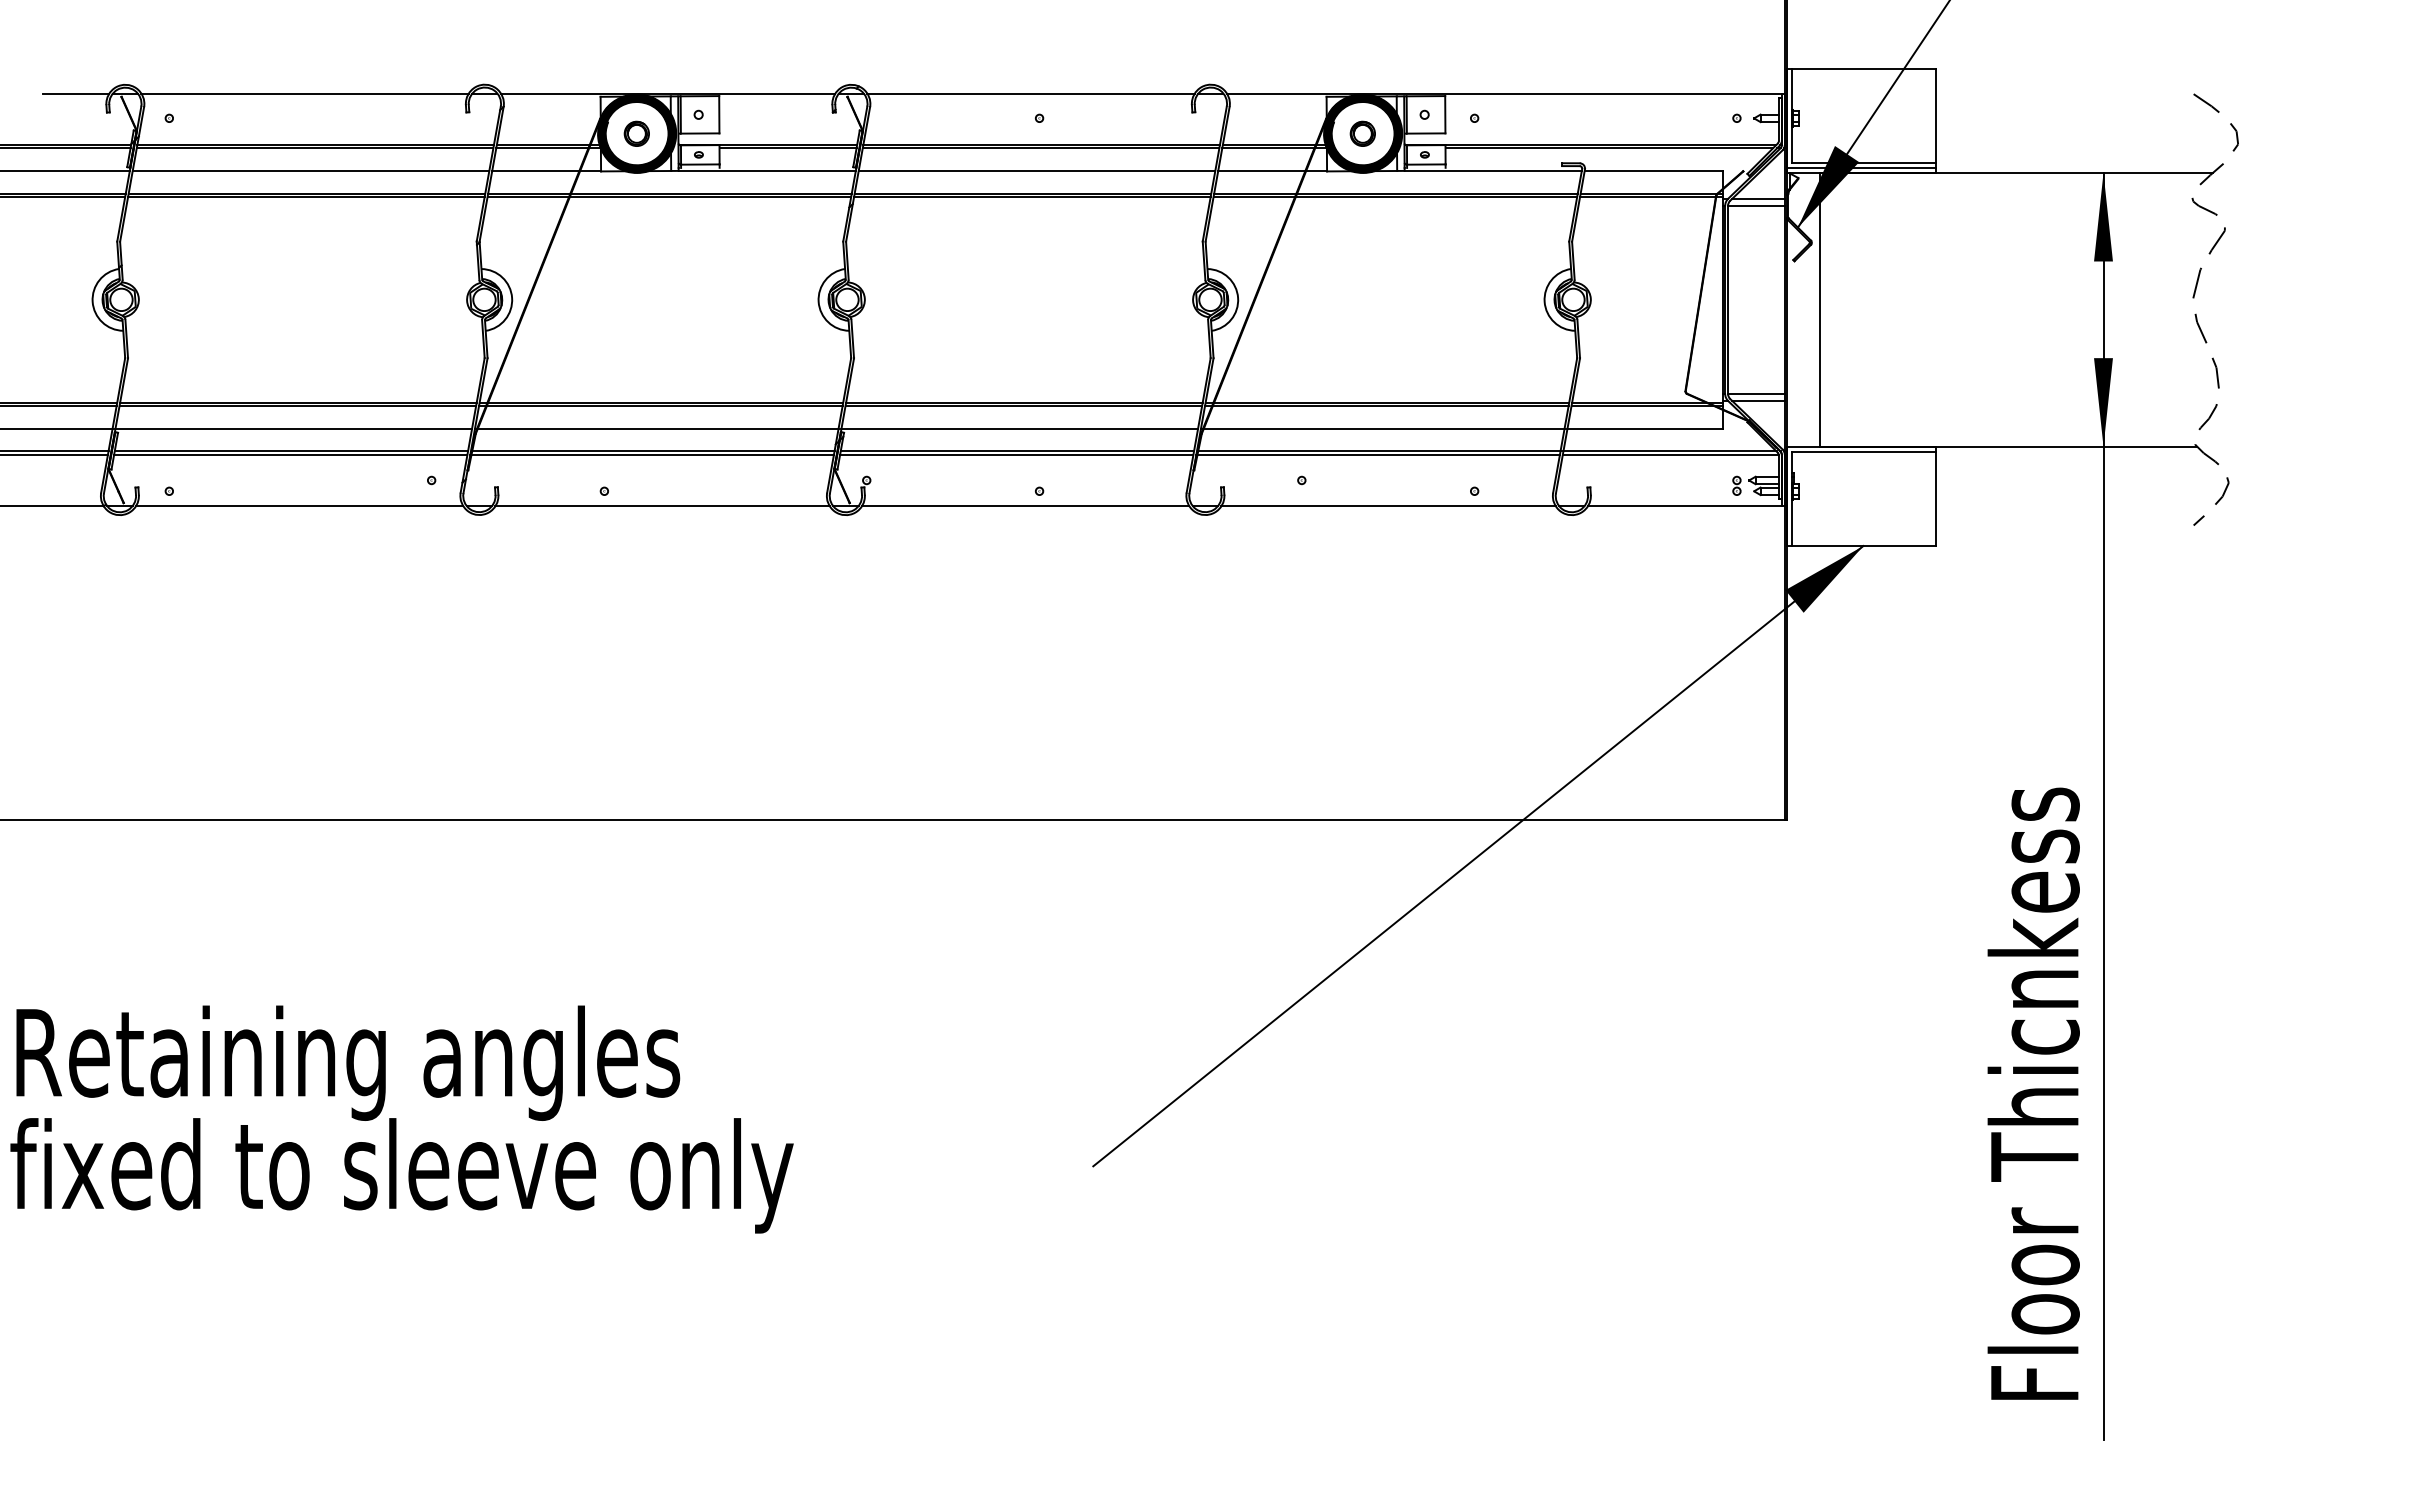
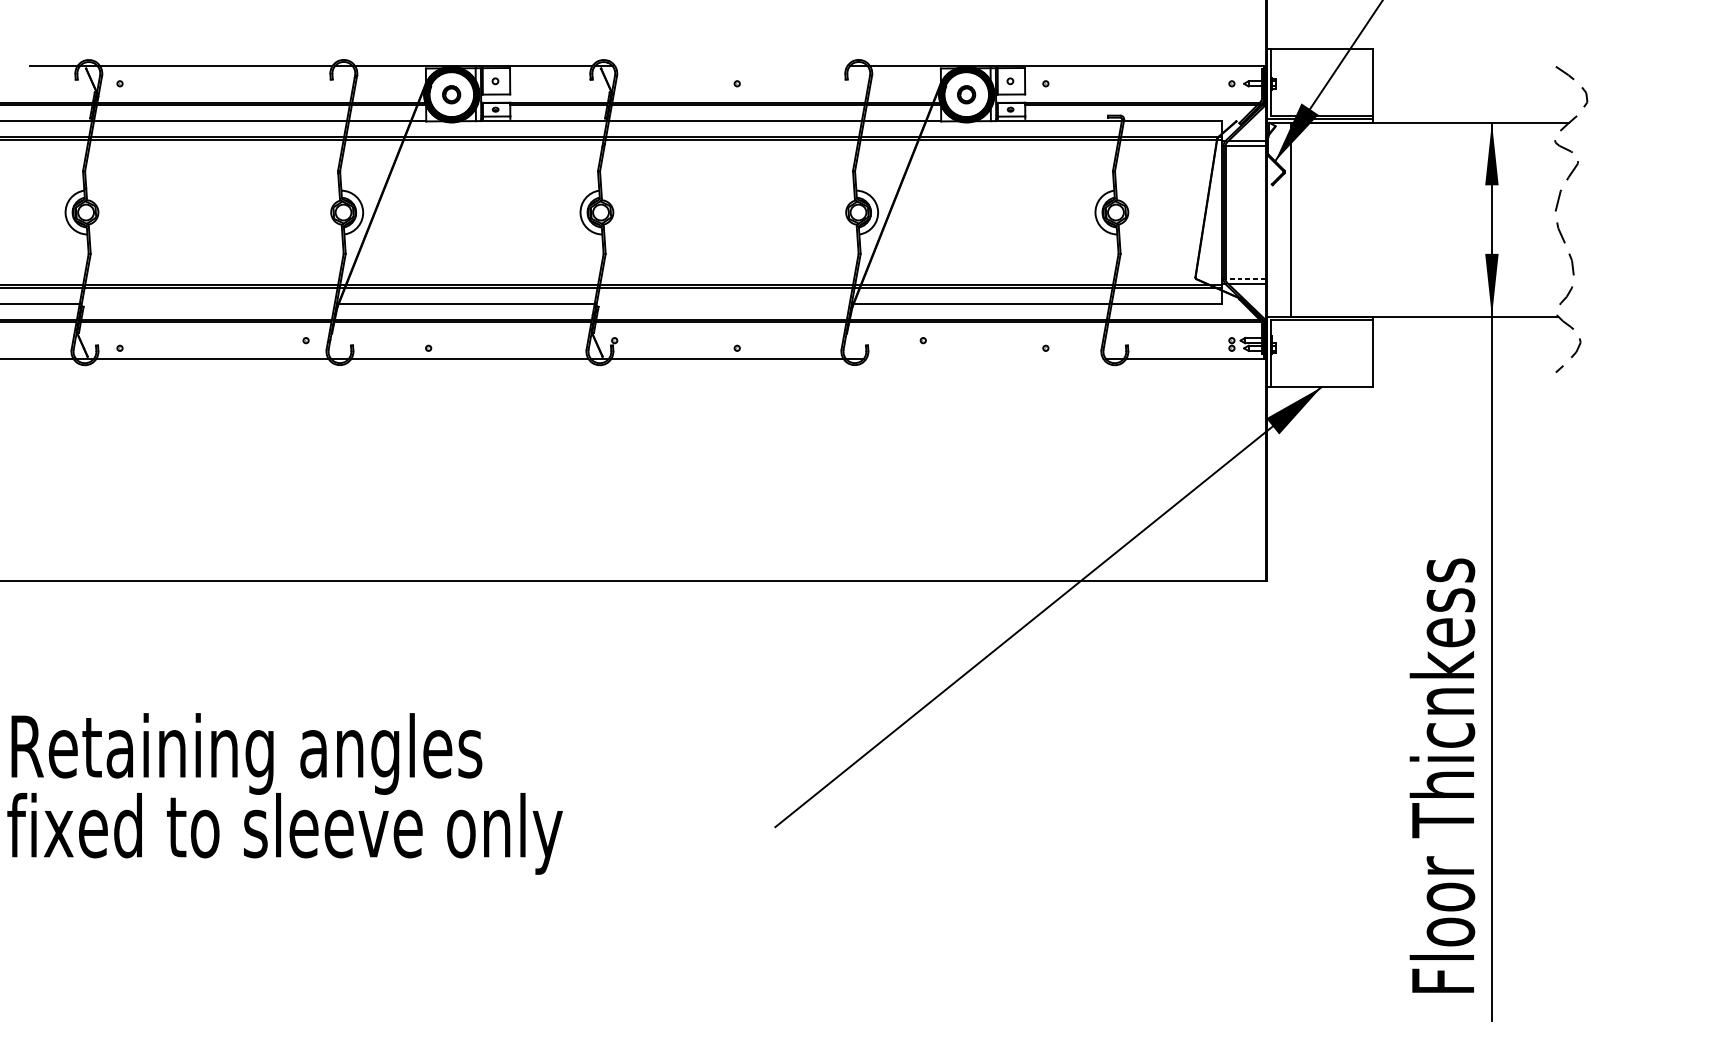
line: (1030, 93) -> (730, 66), removed
line: (1755, 393) -> (1245, 278), solid -> dashed
line: (293, 428) -> (208, 303), removed
line: (1019, 428) -> (723, 303), removed
line: (1388, 506) -> (984, 359), removed

